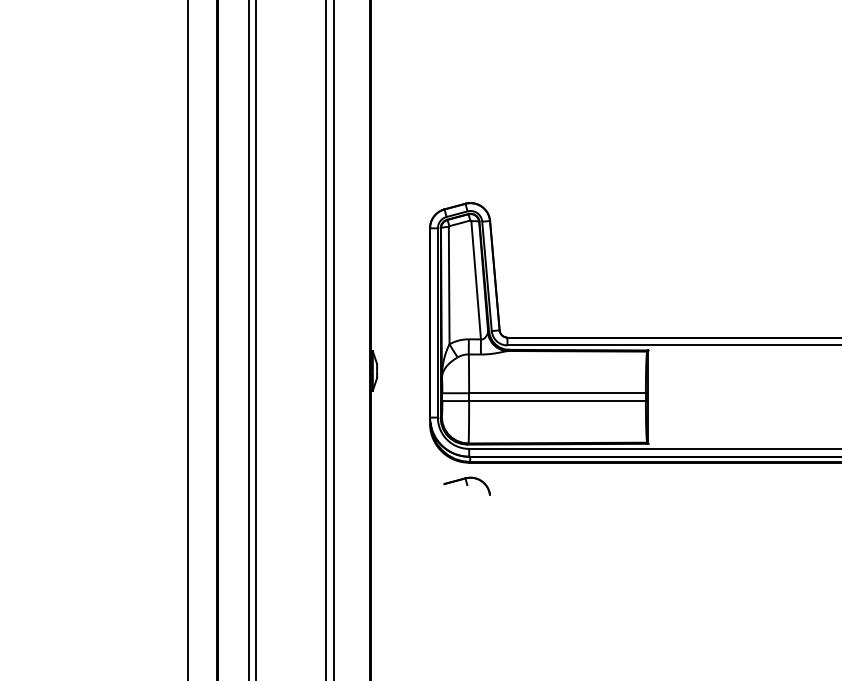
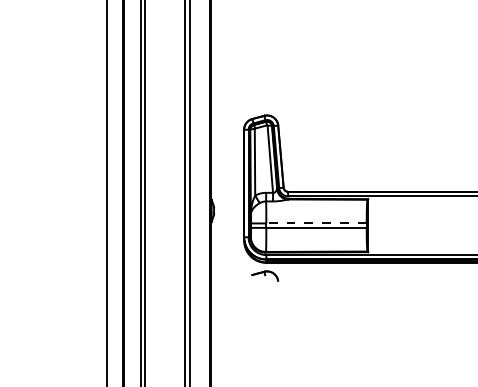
line: (557, 393) -> (316, 223), solid -> dashed

